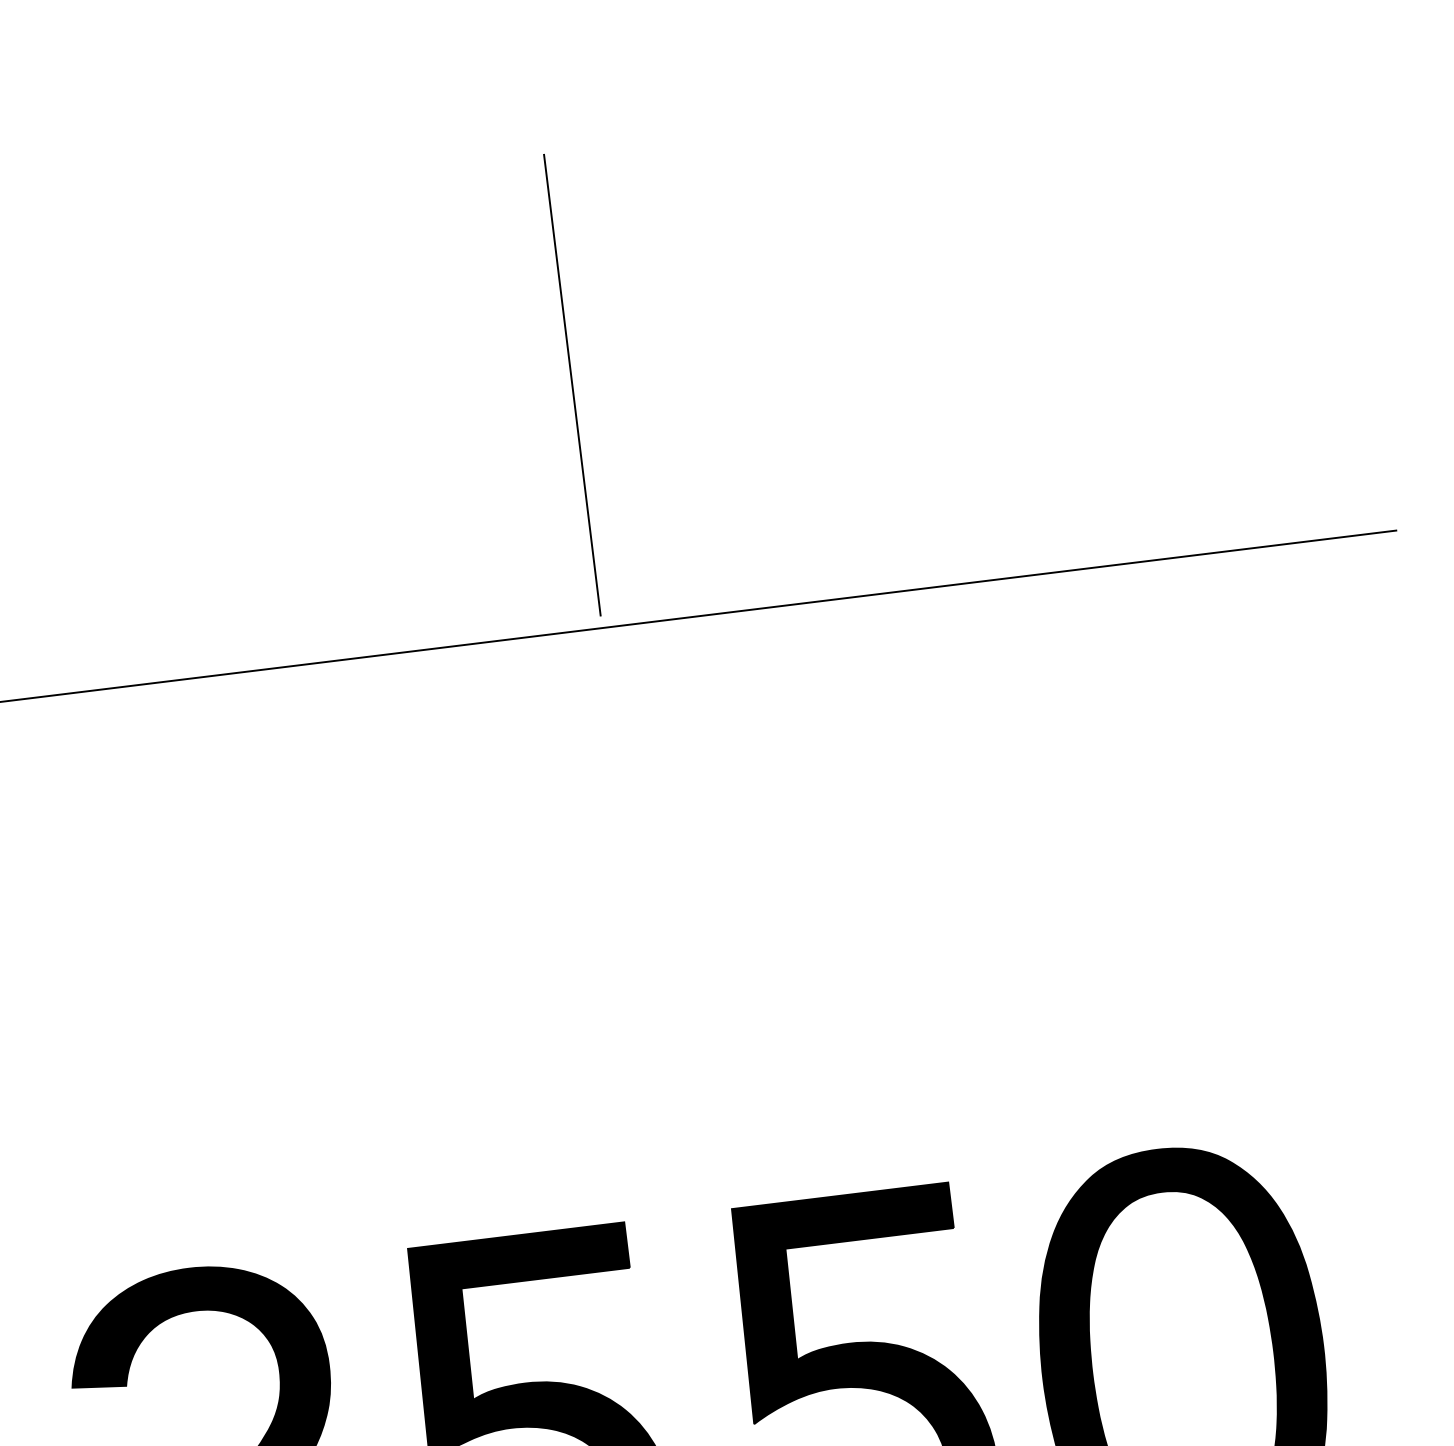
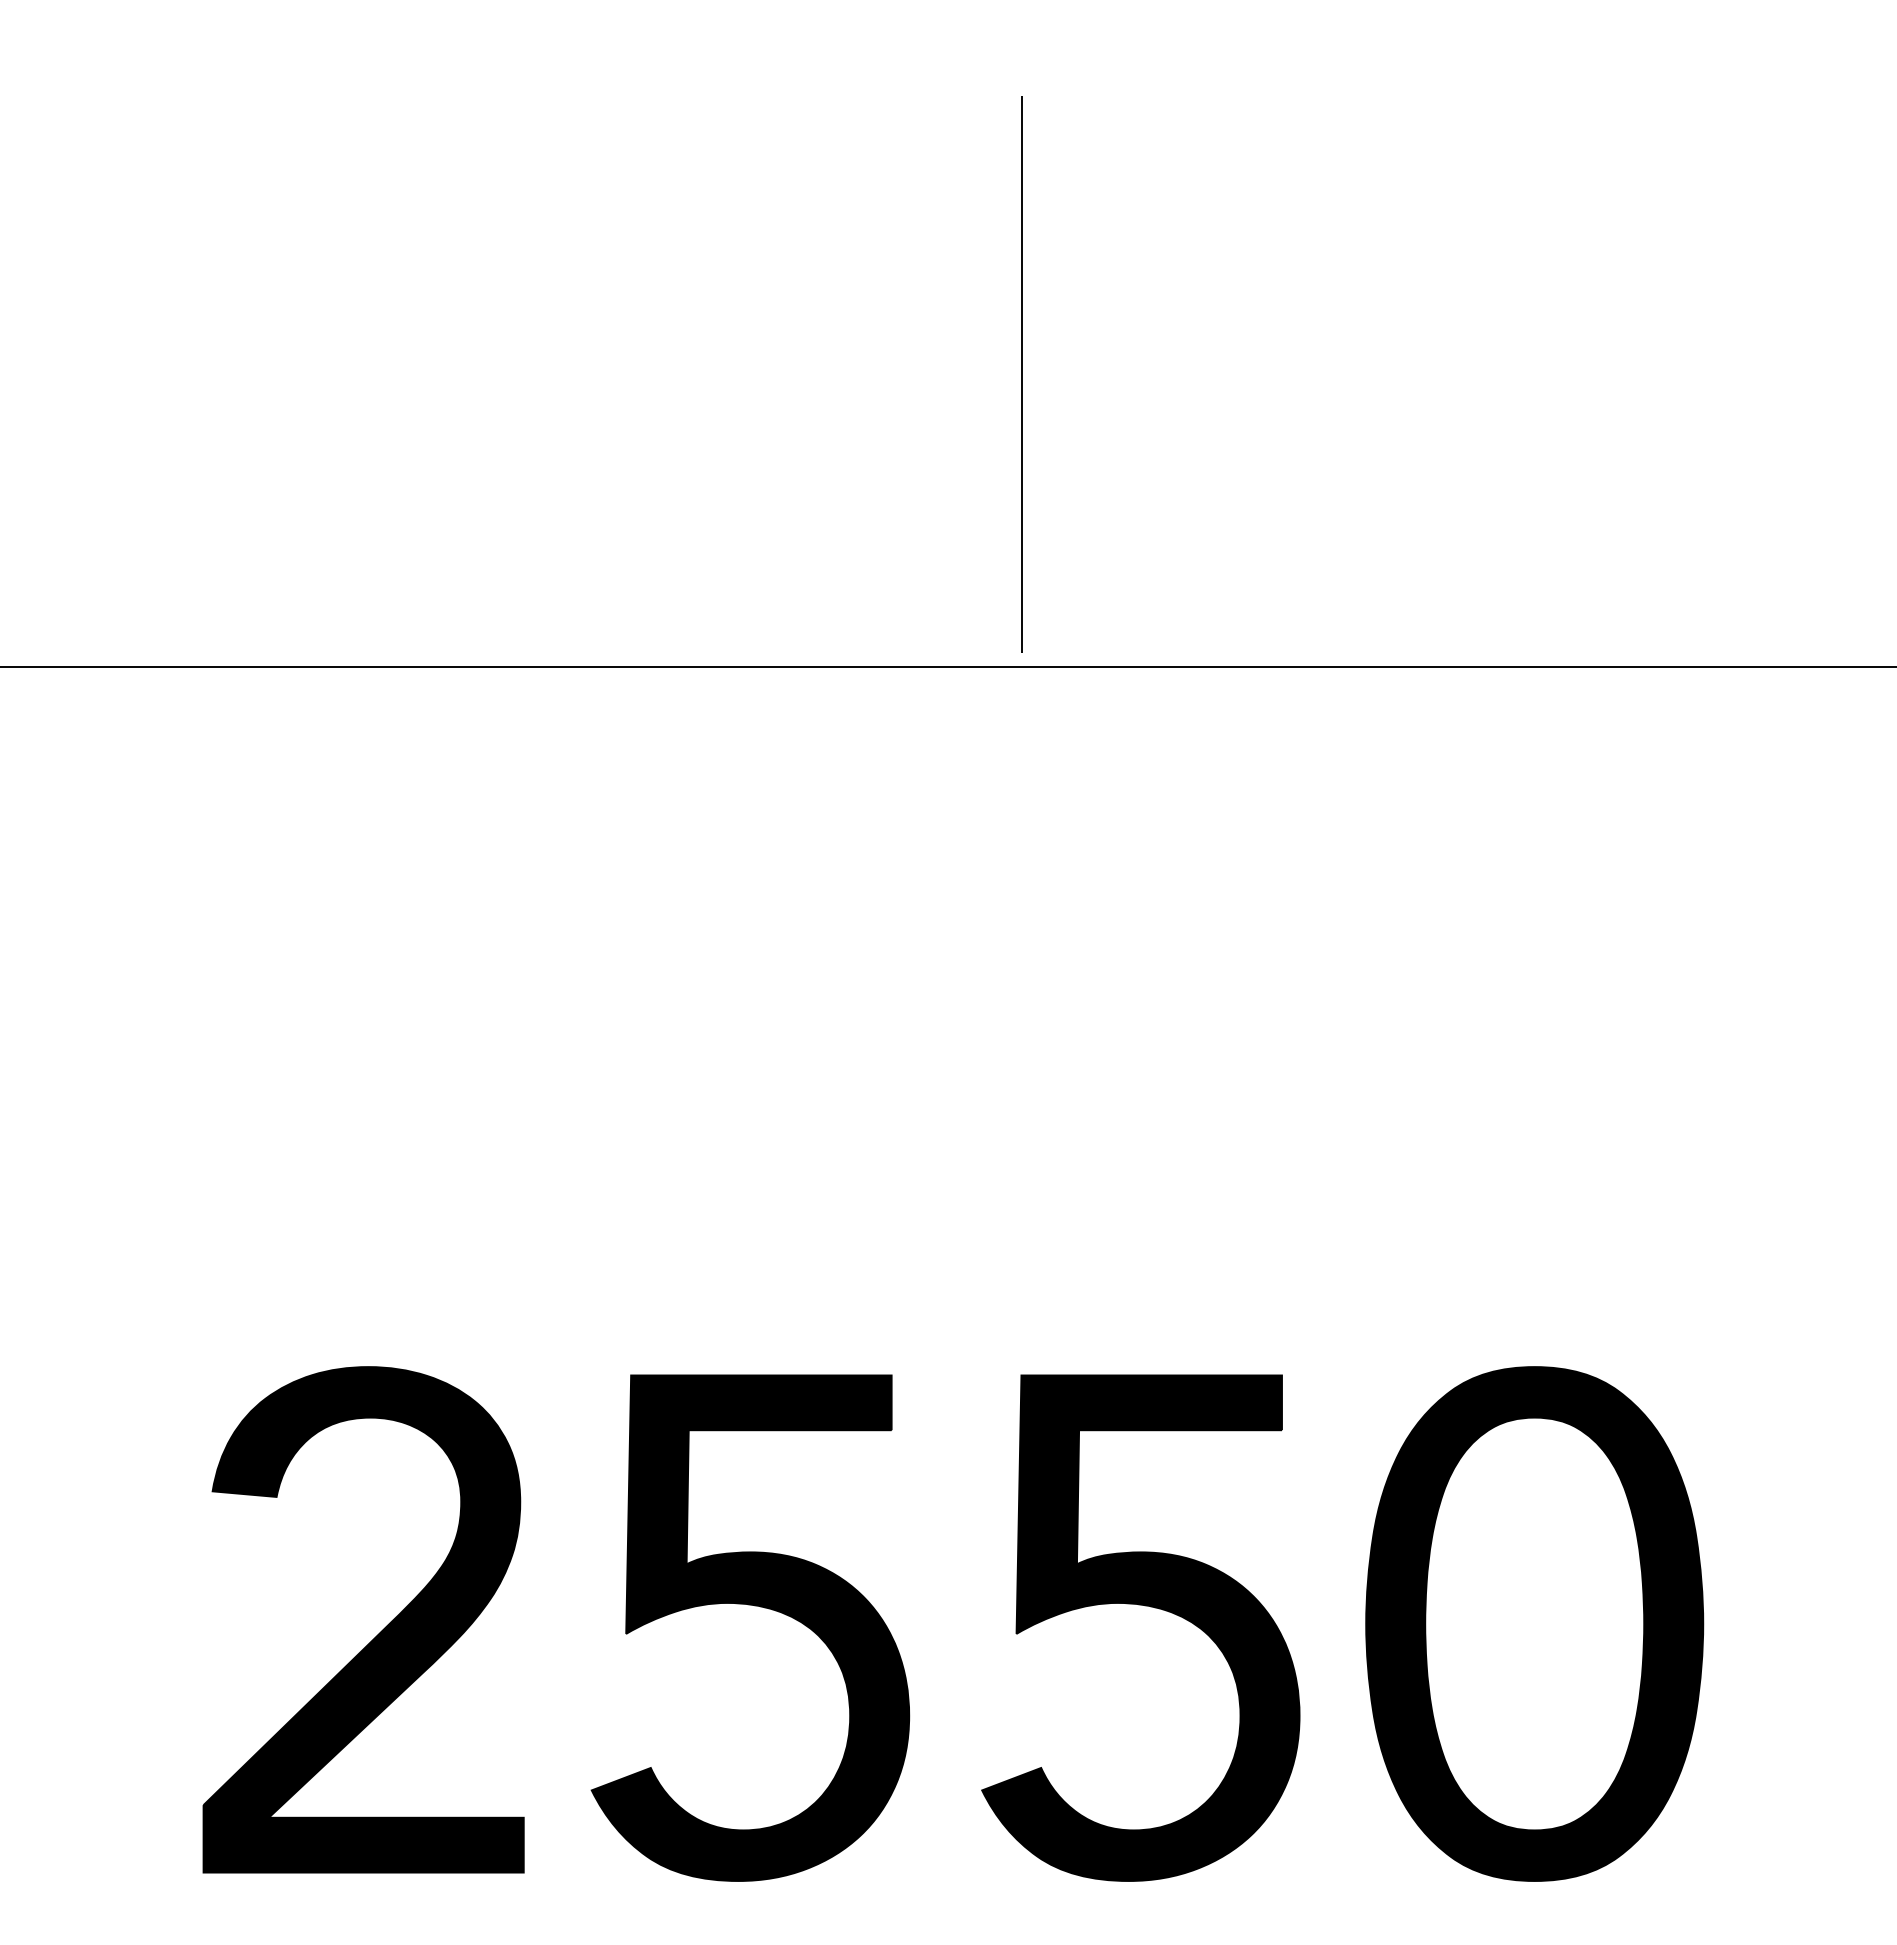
line: (571, 385) -> (1021, 374), moved

